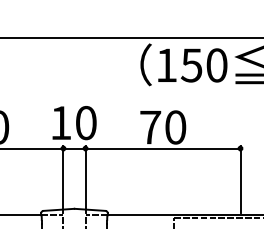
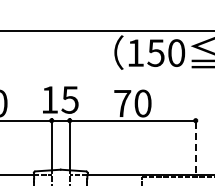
text: (85, 122) -> (69, 99), 10 -> 15
line: (240, 179) -> (195, 145), solid -> dashed

